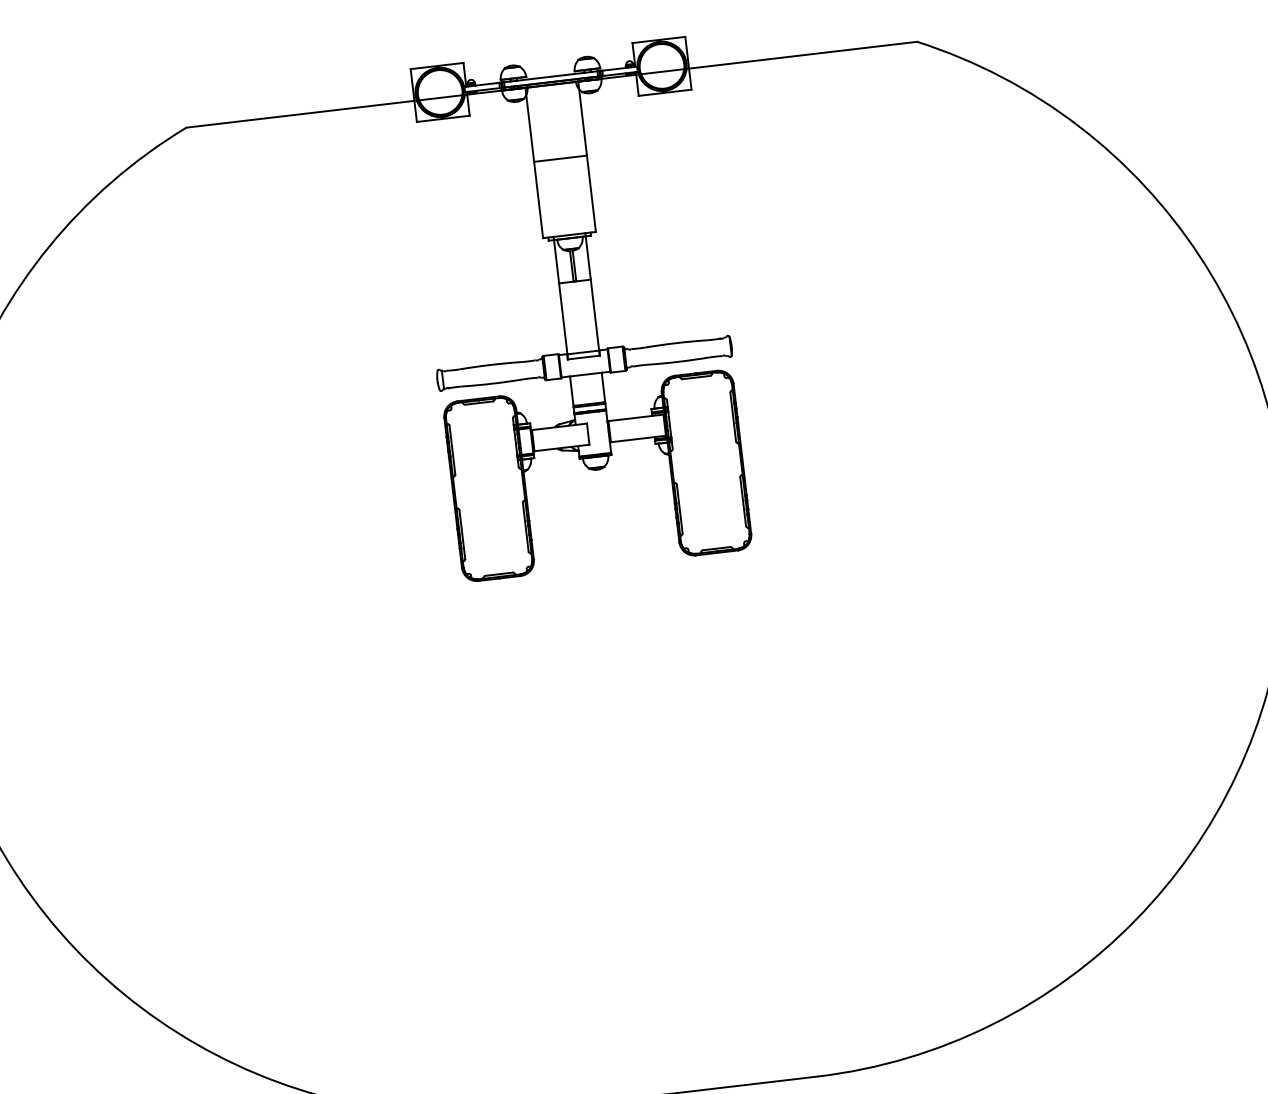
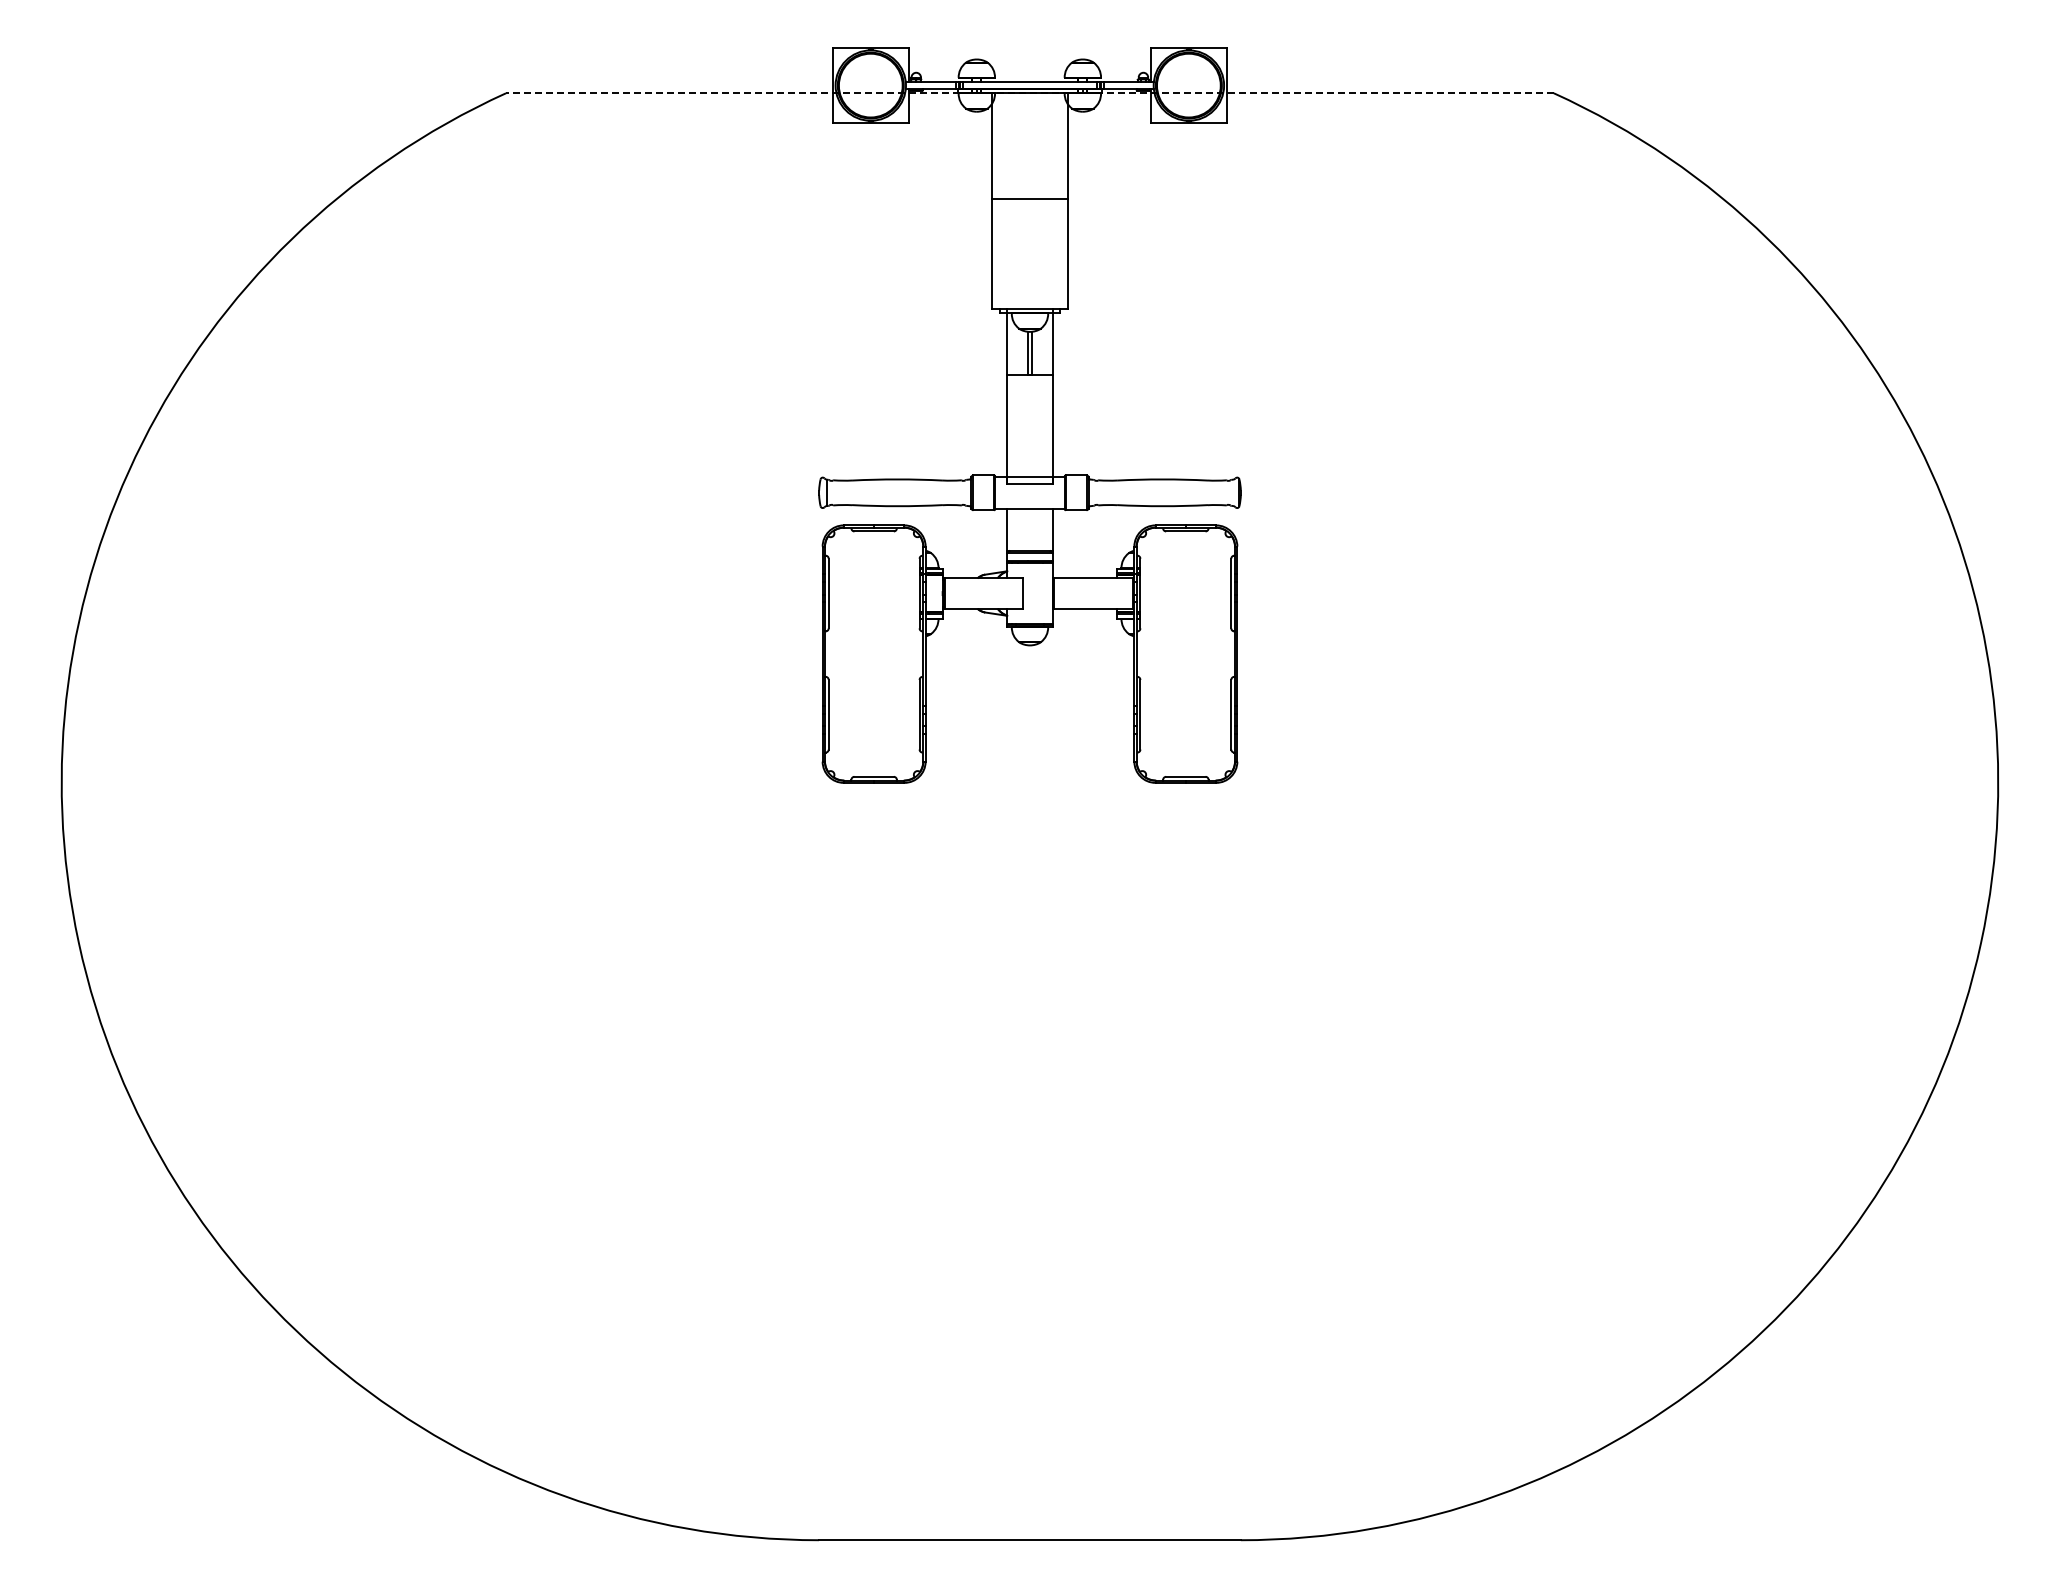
line: (552, 84) -> (1030, 93), solid -> dashed

